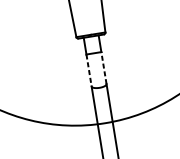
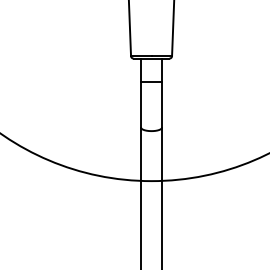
line: (104, 67) -> (162, 104), dashed -> solid
line: (89, 70) -> (141, 104), dashed -> solid

